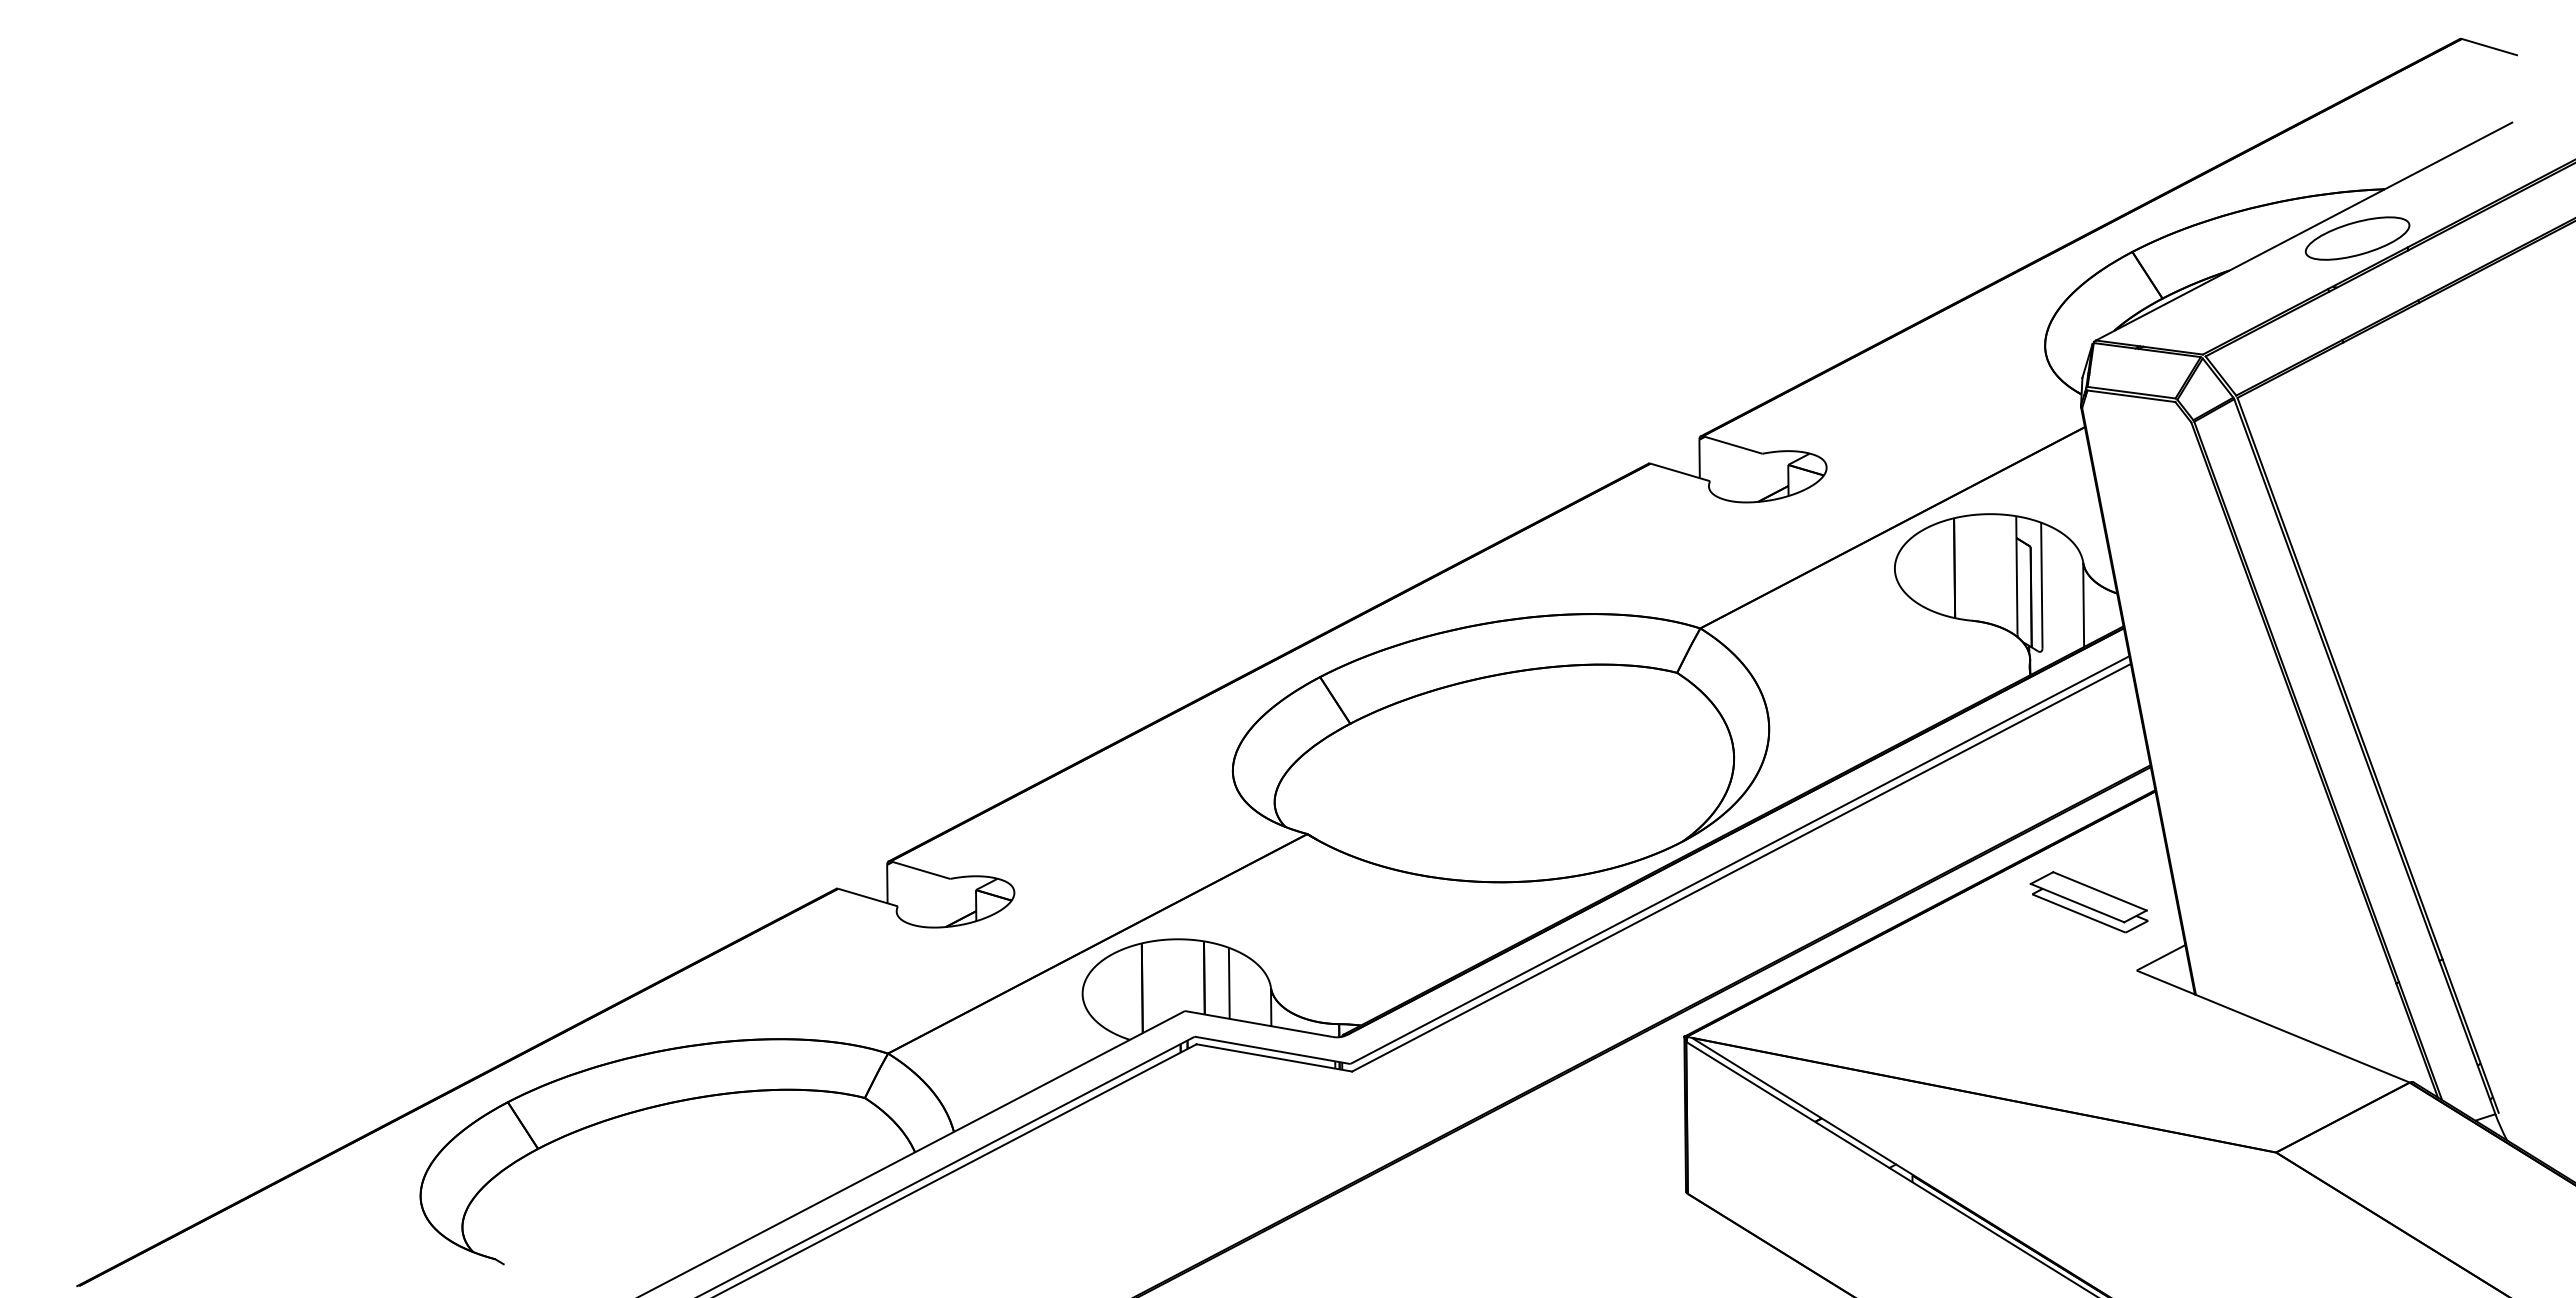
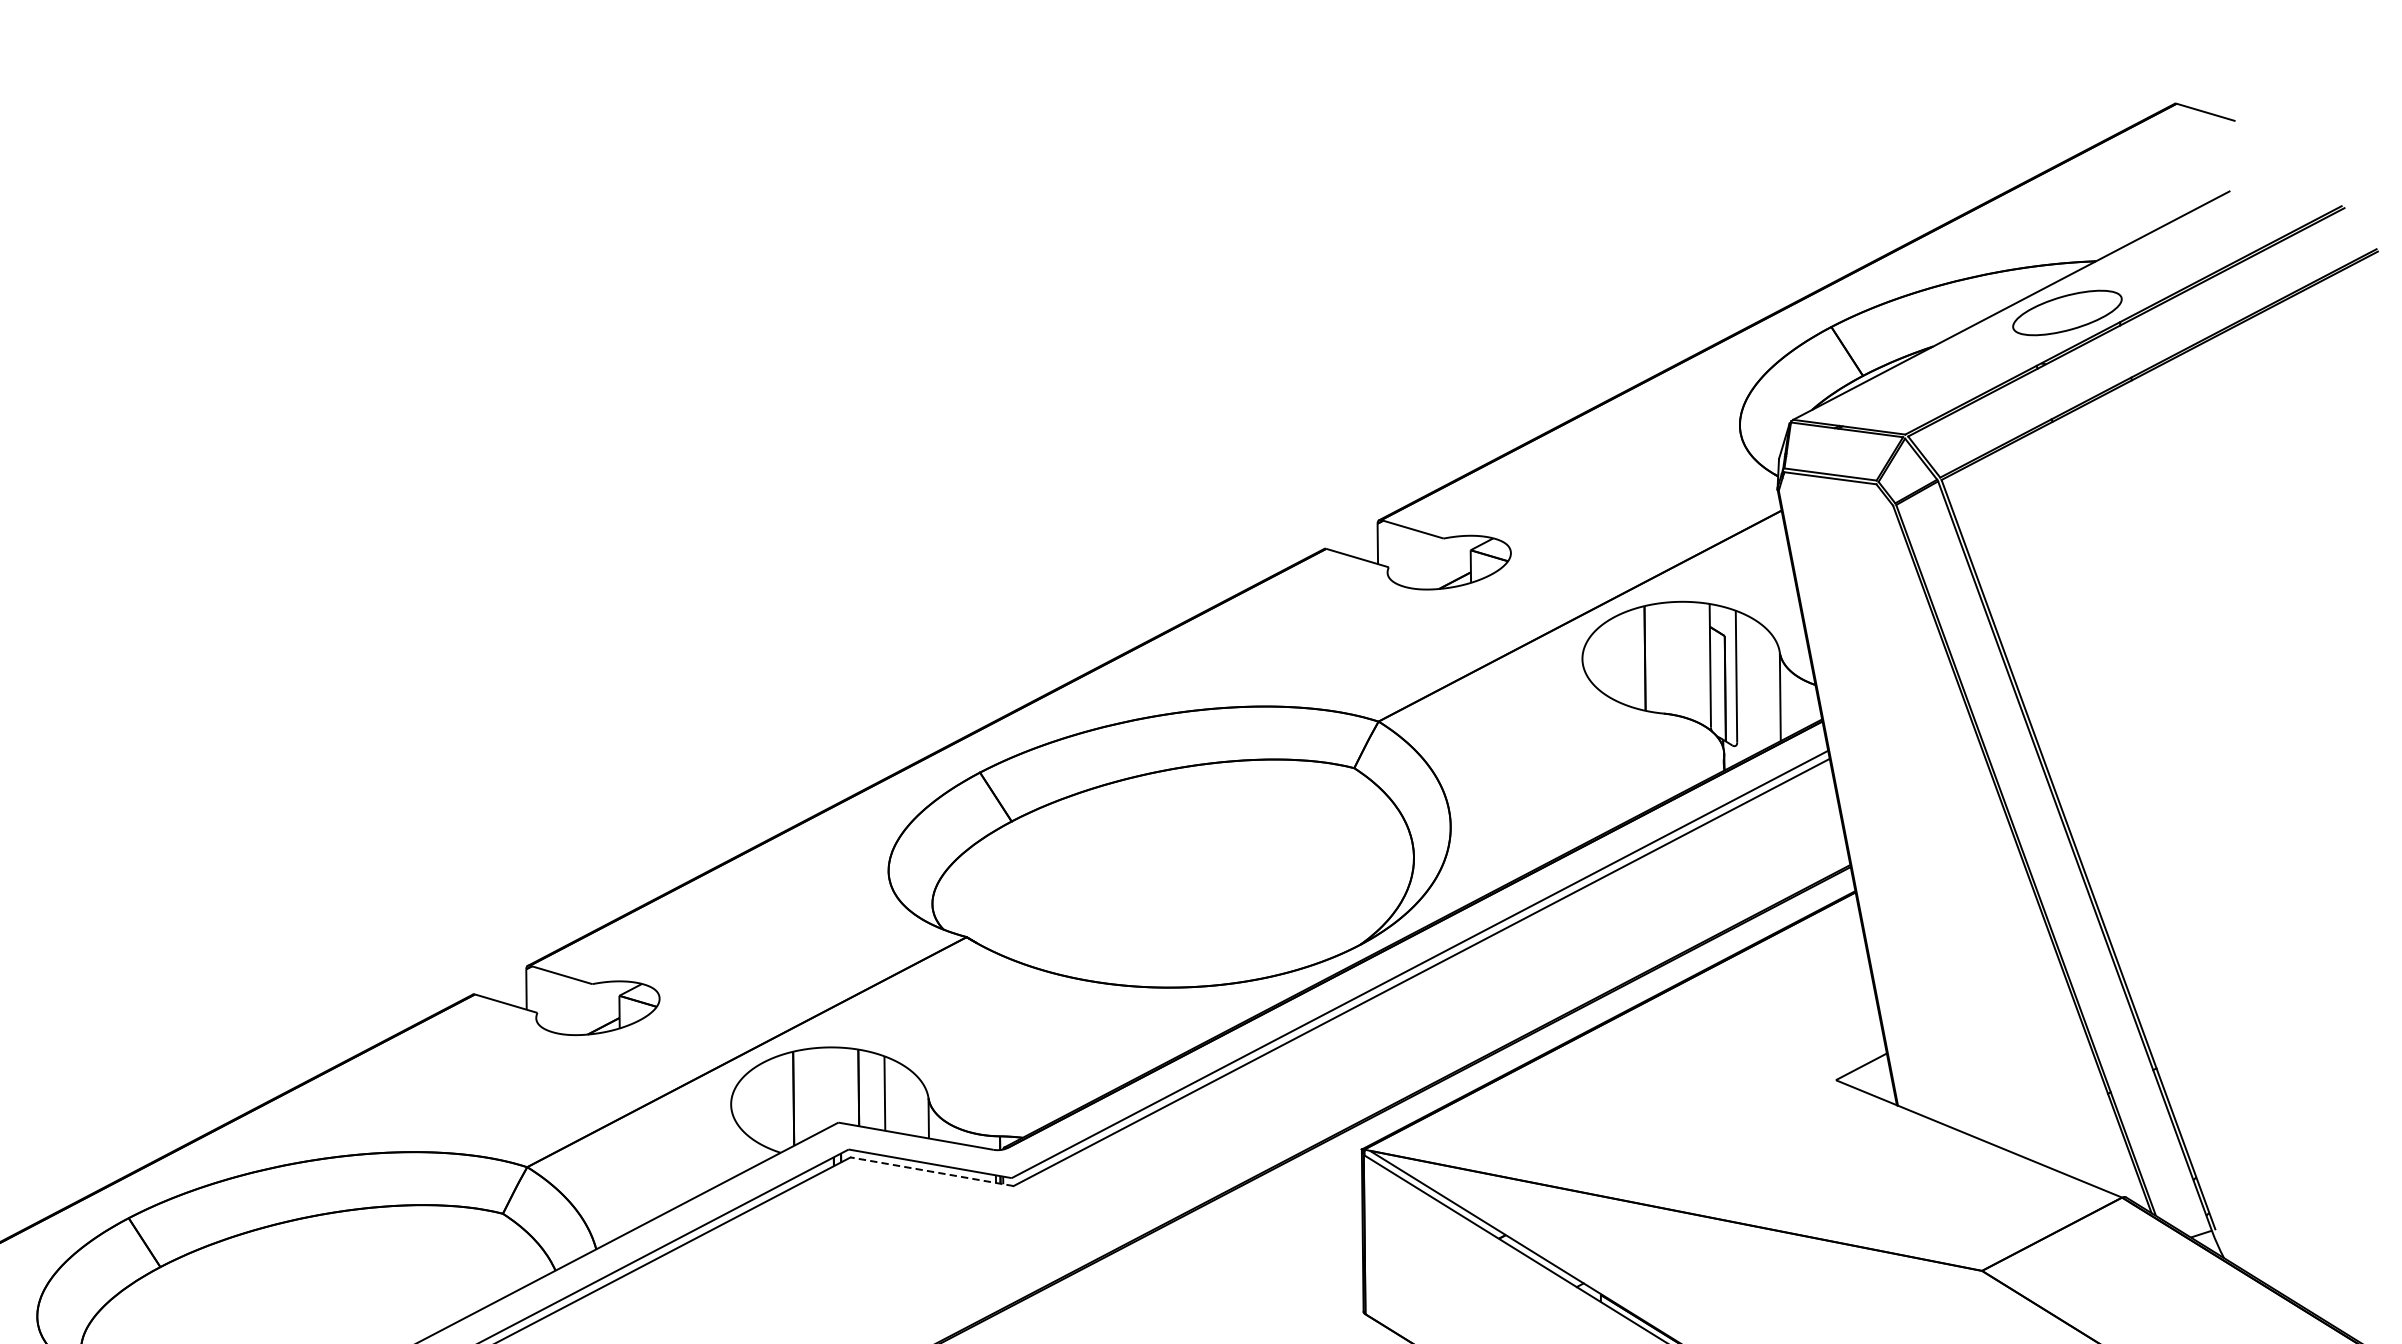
part: (2088, 902) -> (1785, 1008), removed
line: (1274, 1057) -> (932, 1171), solid -> dashed

